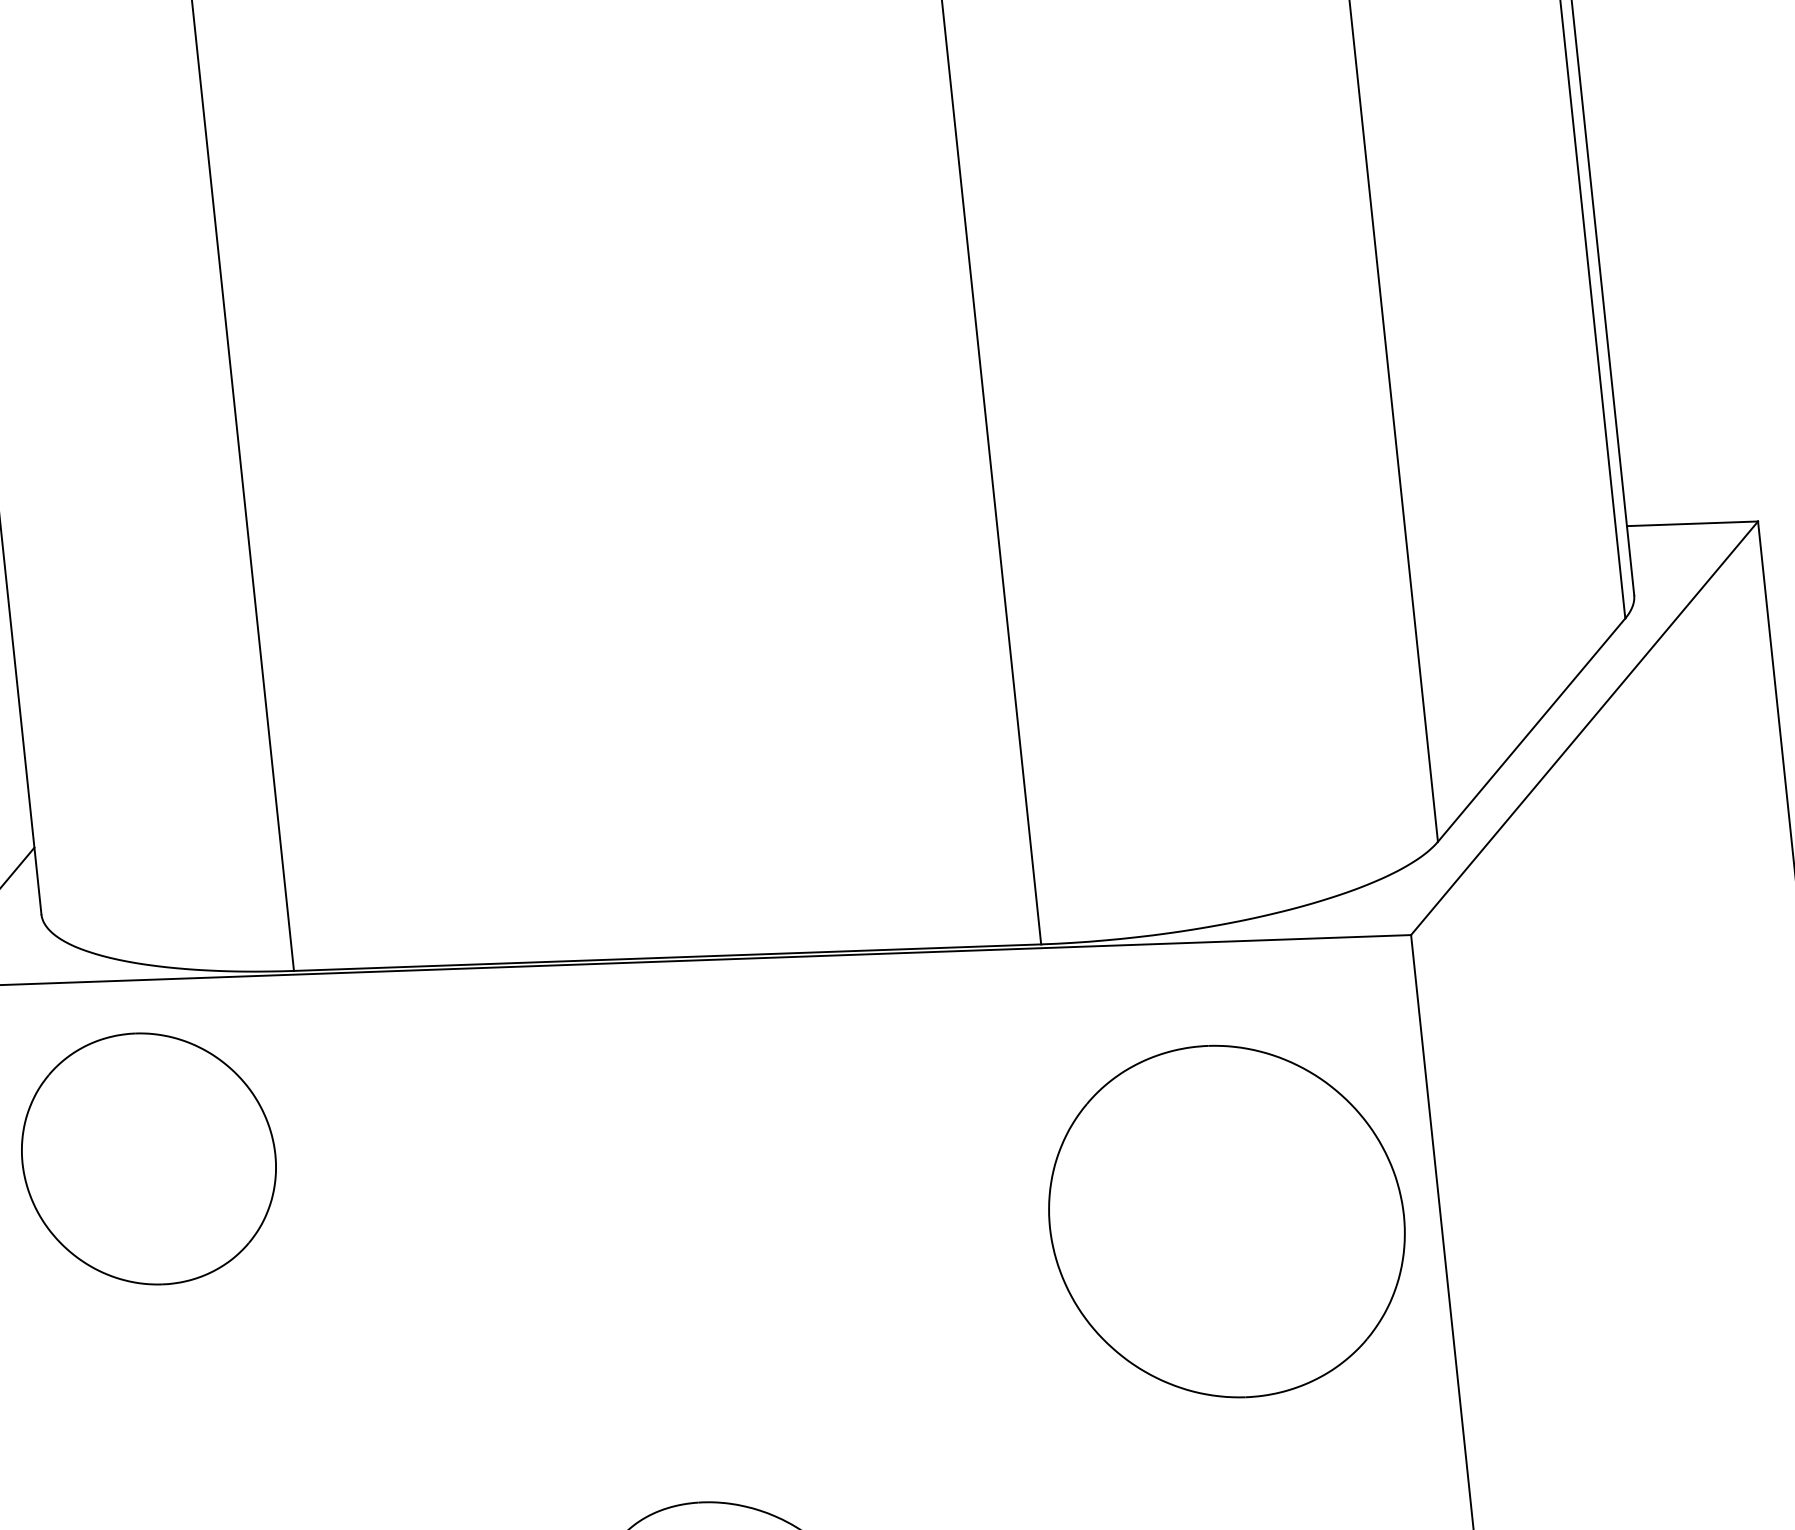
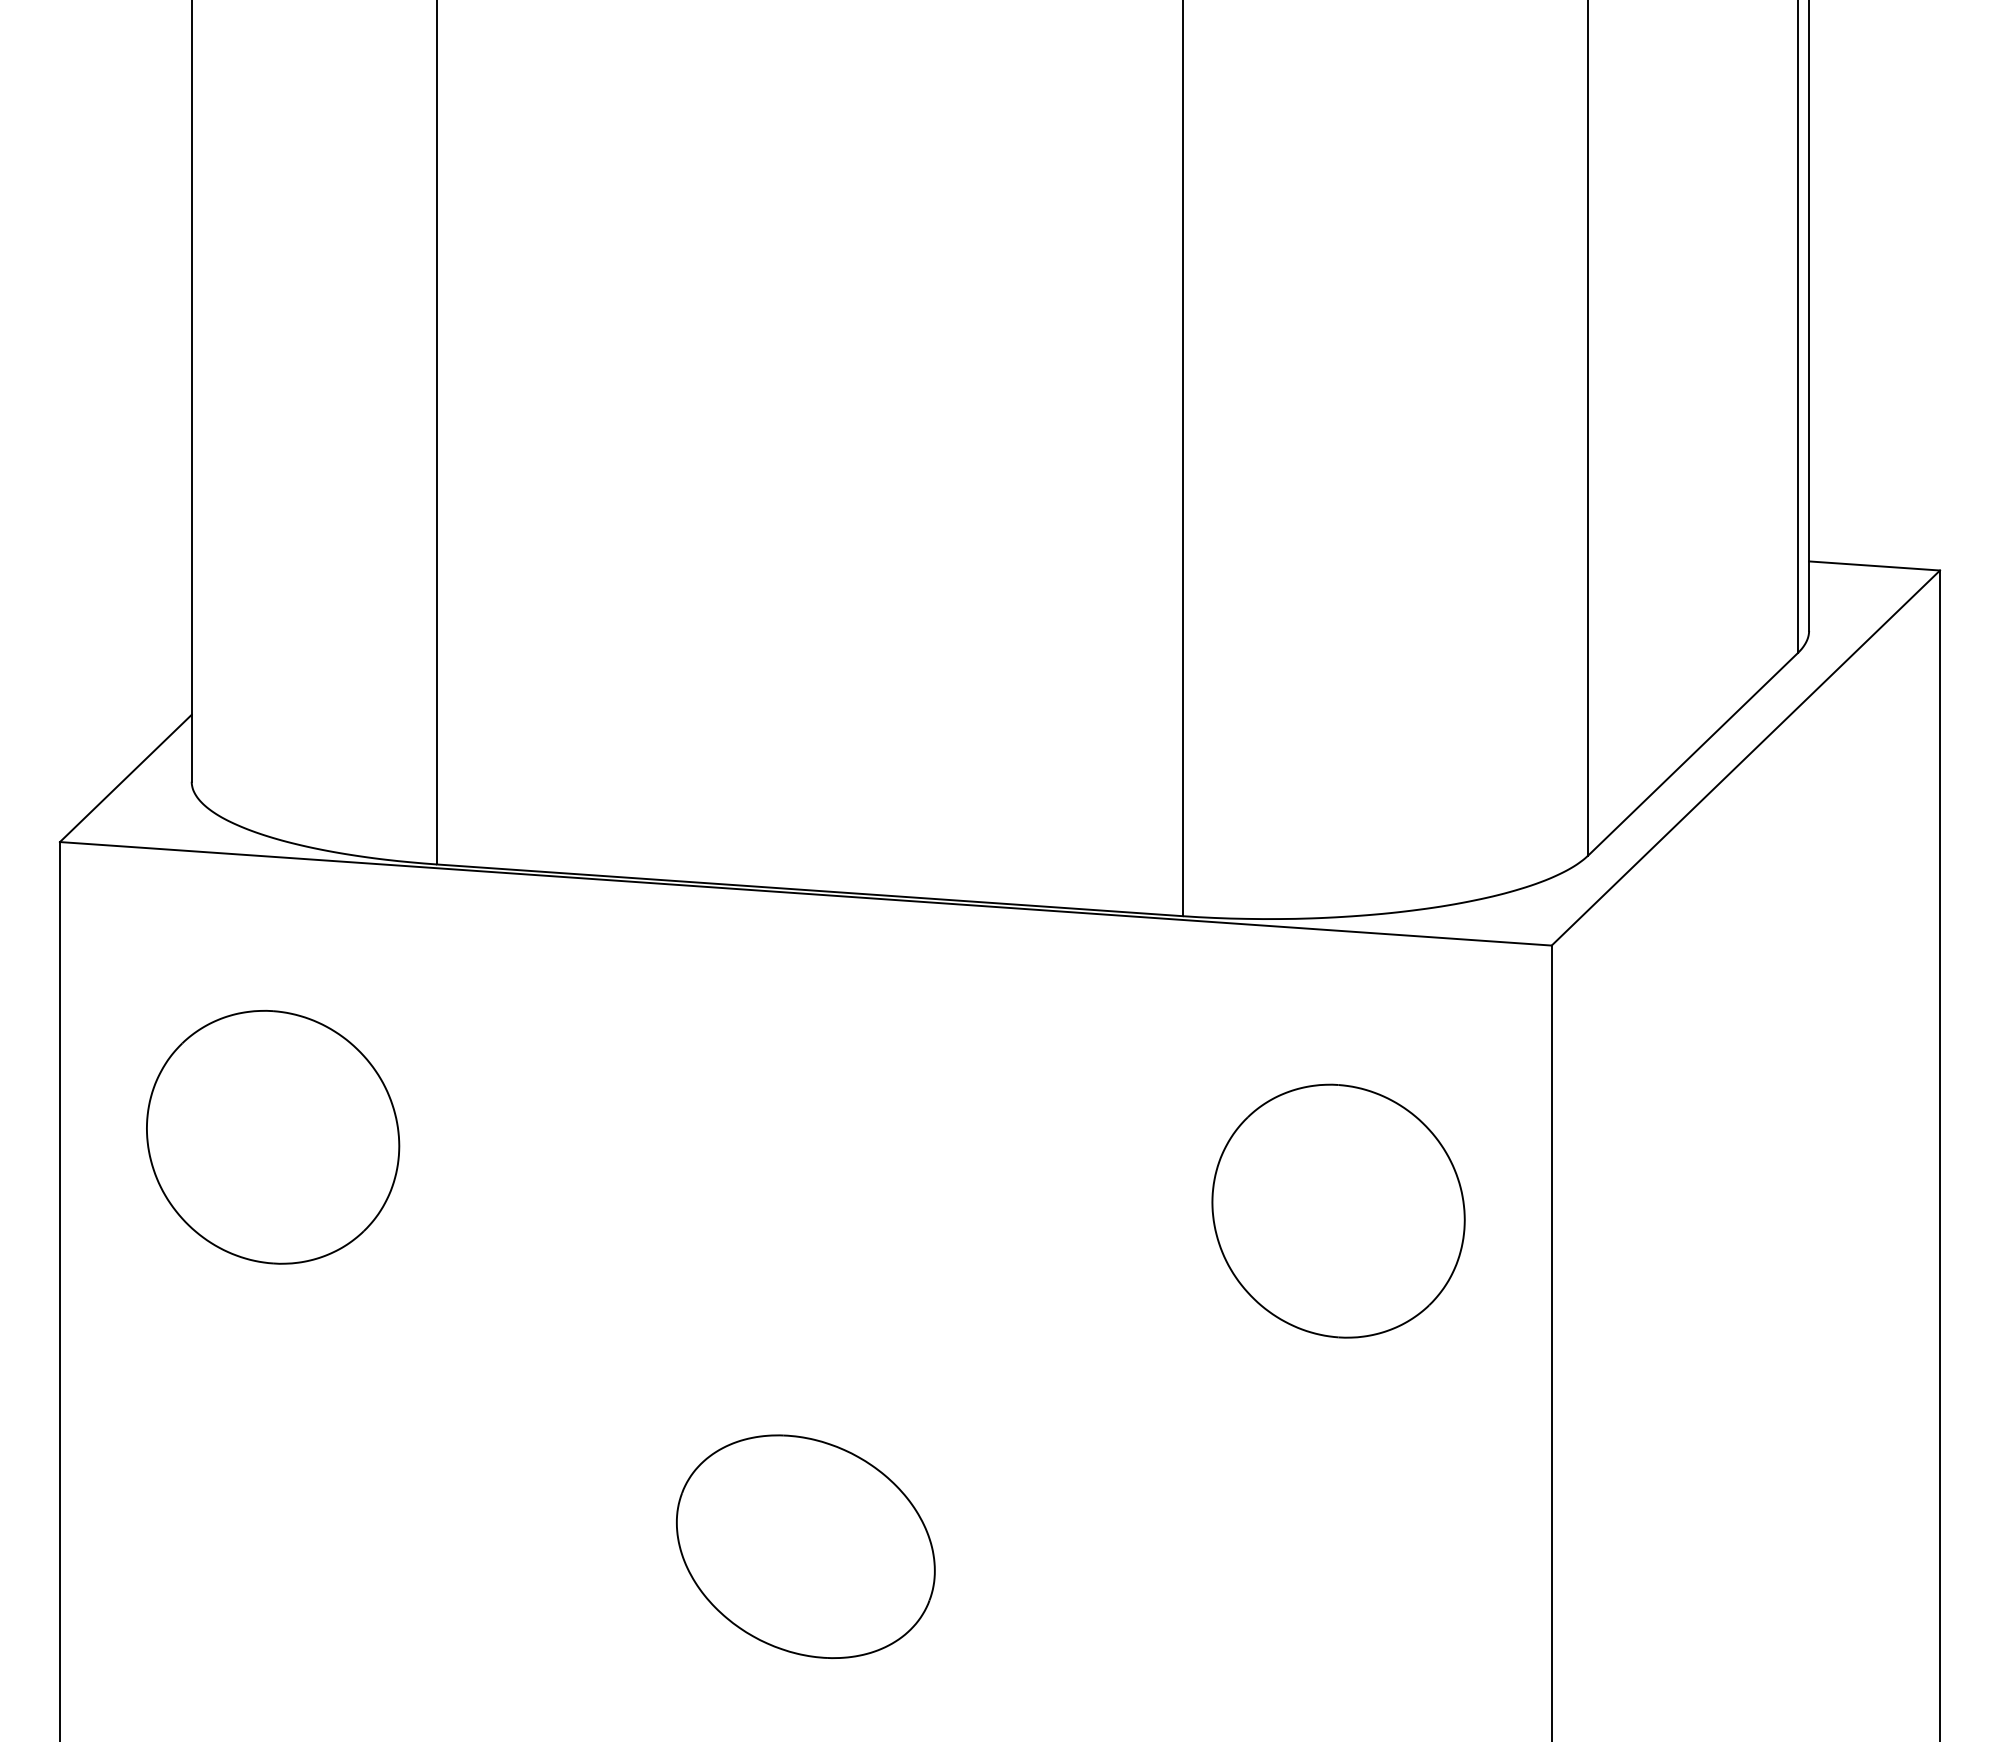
part: (149, 1159) -> (273, 1137), moved
part: (1226, 1220) -> (1338, 1210), size x0.71

